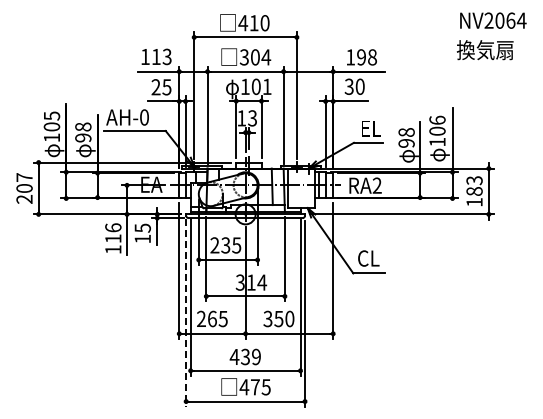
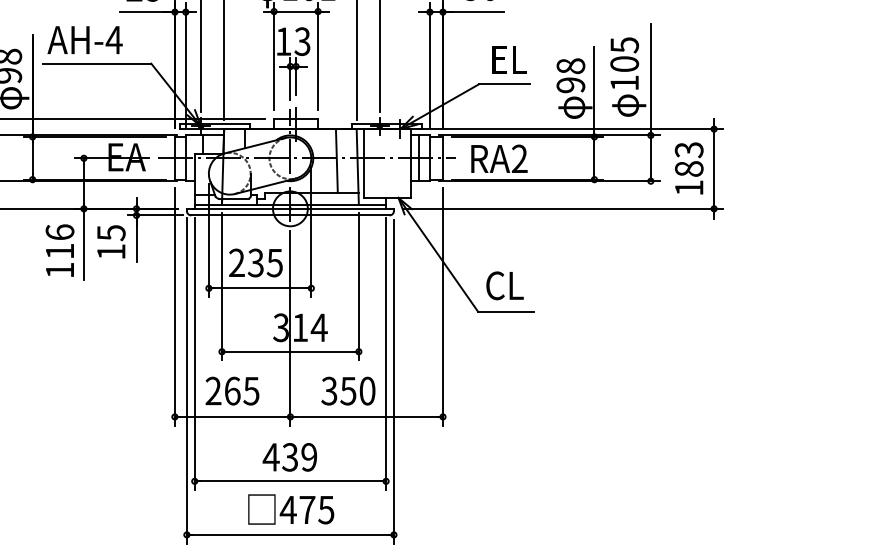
text: (144, 117) -> (114, 40), AH-0 -> AH-4
text: (437, 120) -> (624, 45), 106 -> 105
line: (186, 312) -> (187, 379), dashed -> solid

